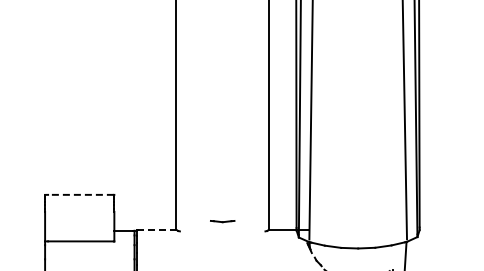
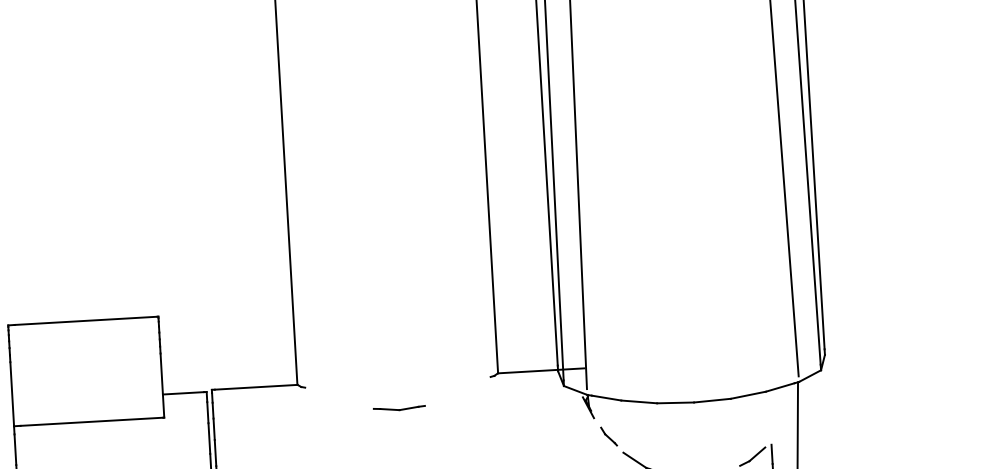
line: (81, 194) -> (87, 319), dashed -> solid
line: (222, 221) -> (399, 408), moved
line: (156, 229) -> (254, 386), dashed -> solid

